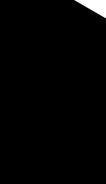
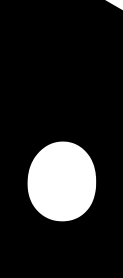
fill: (33, 113) -> (61, 181), removed

